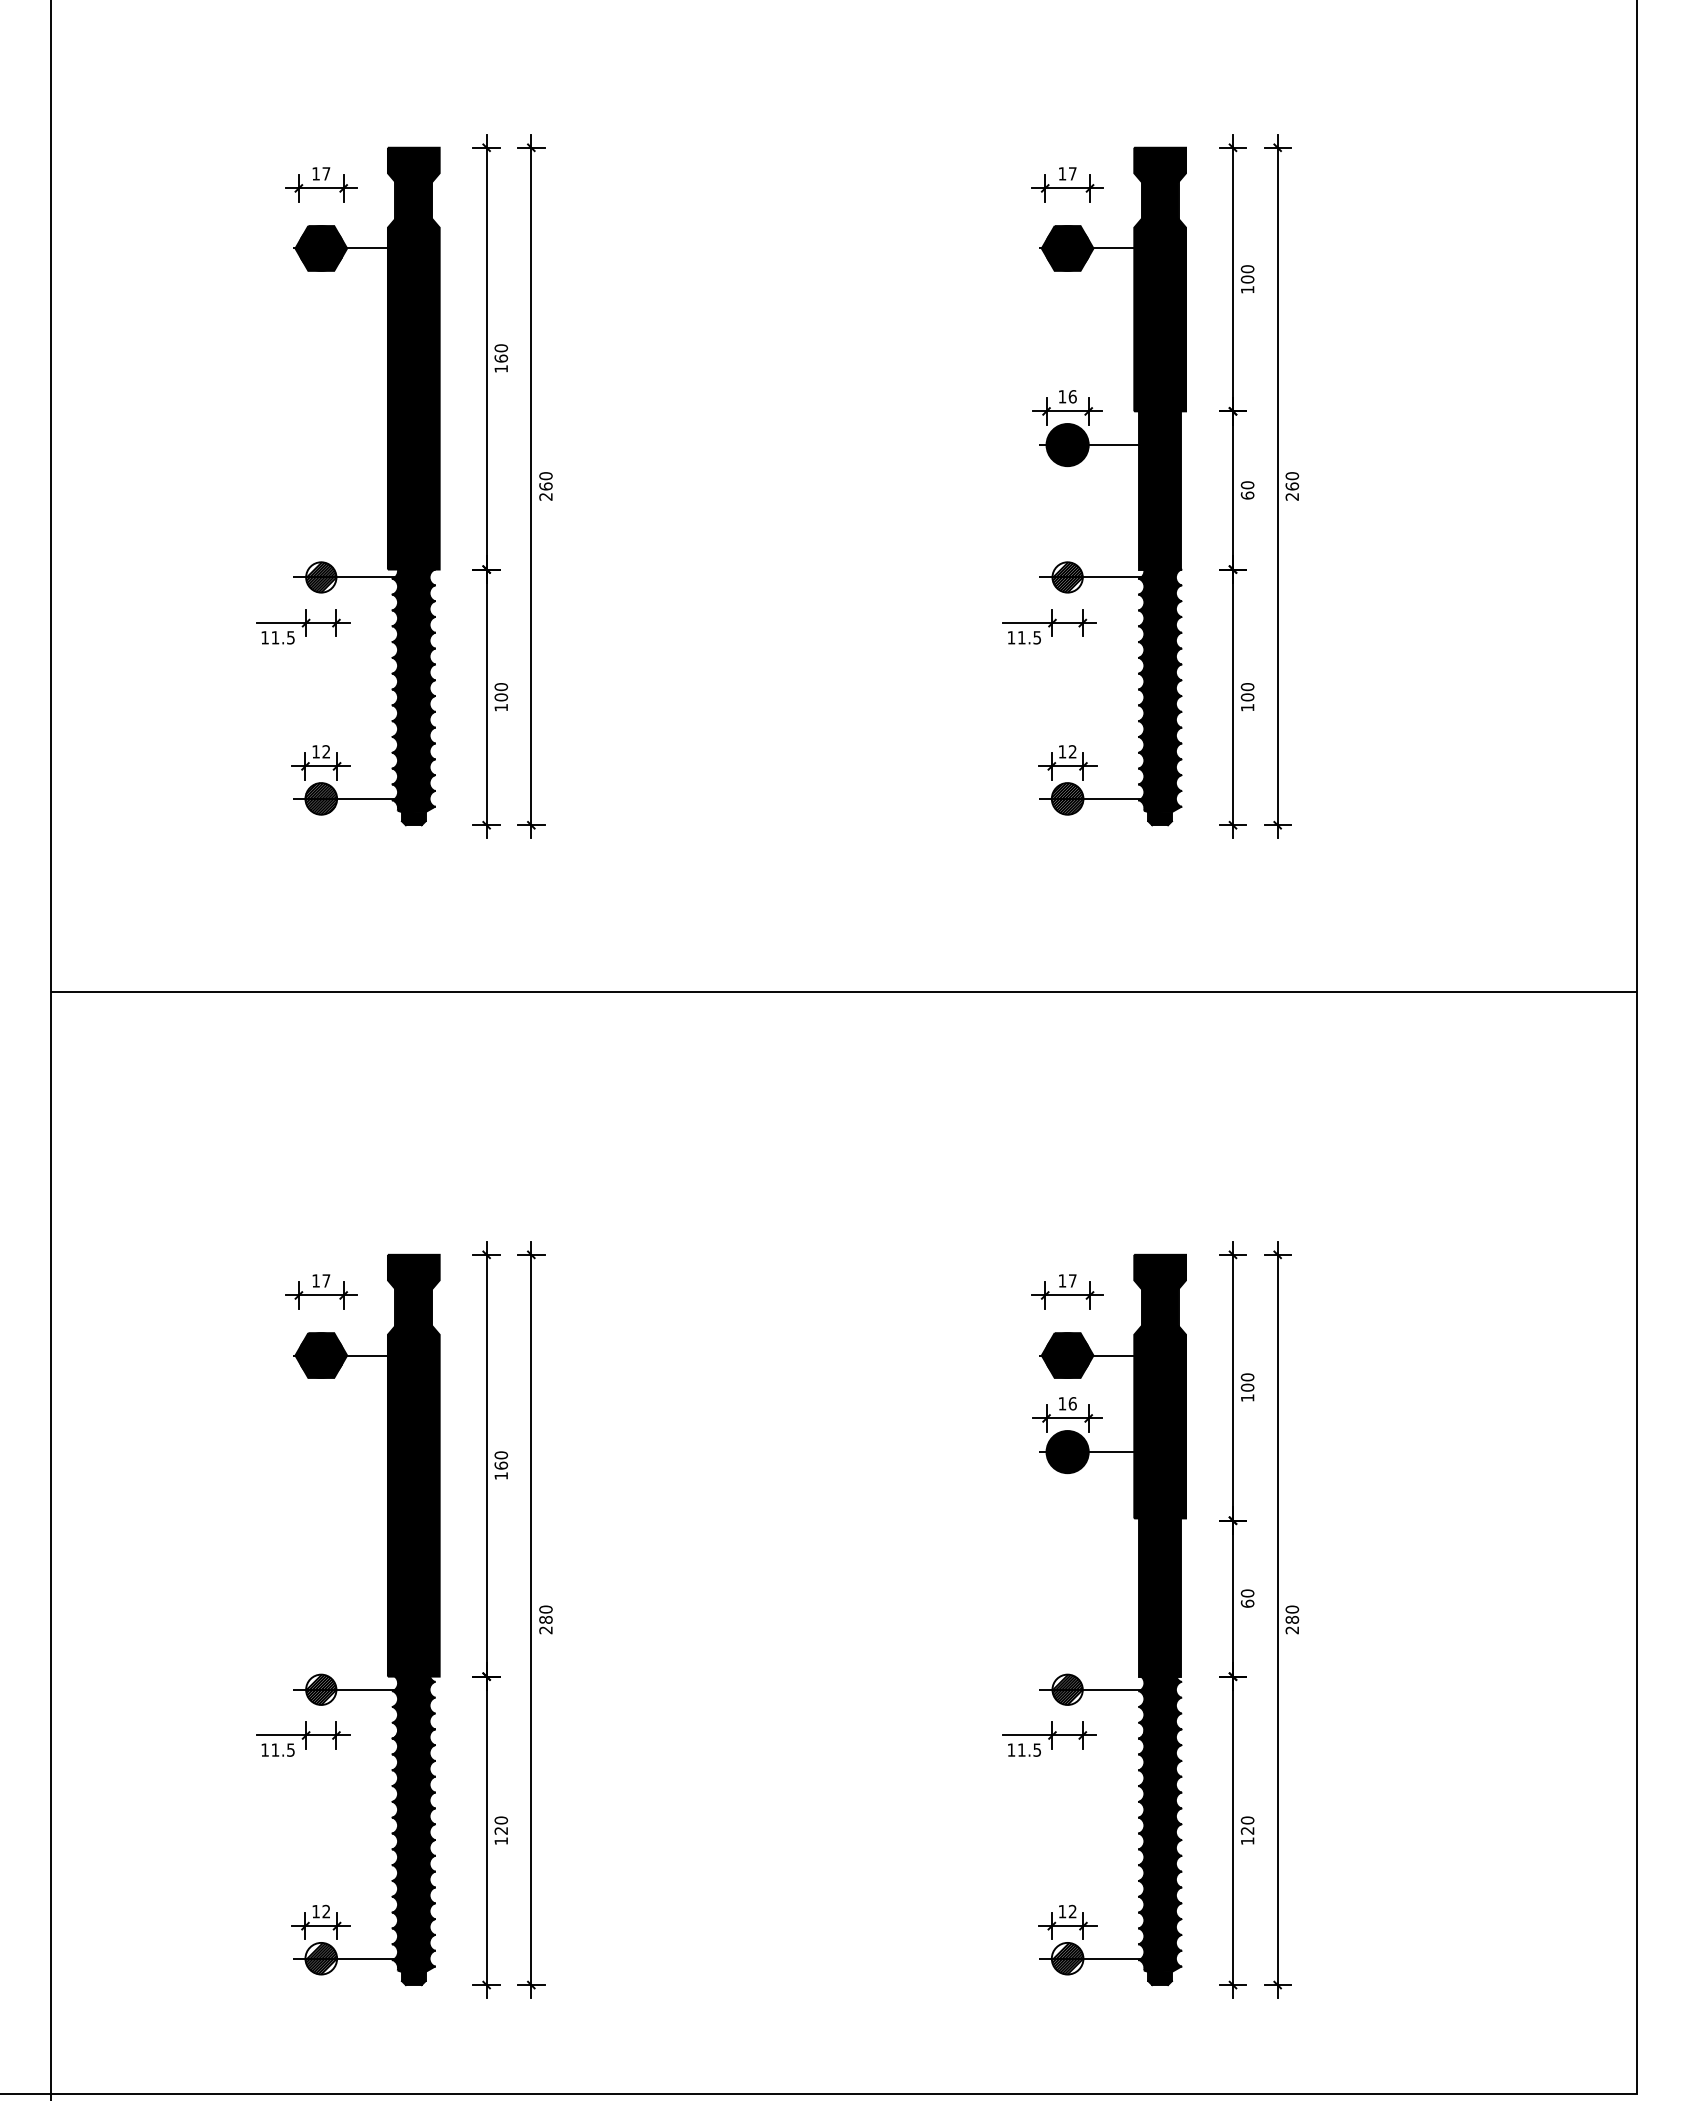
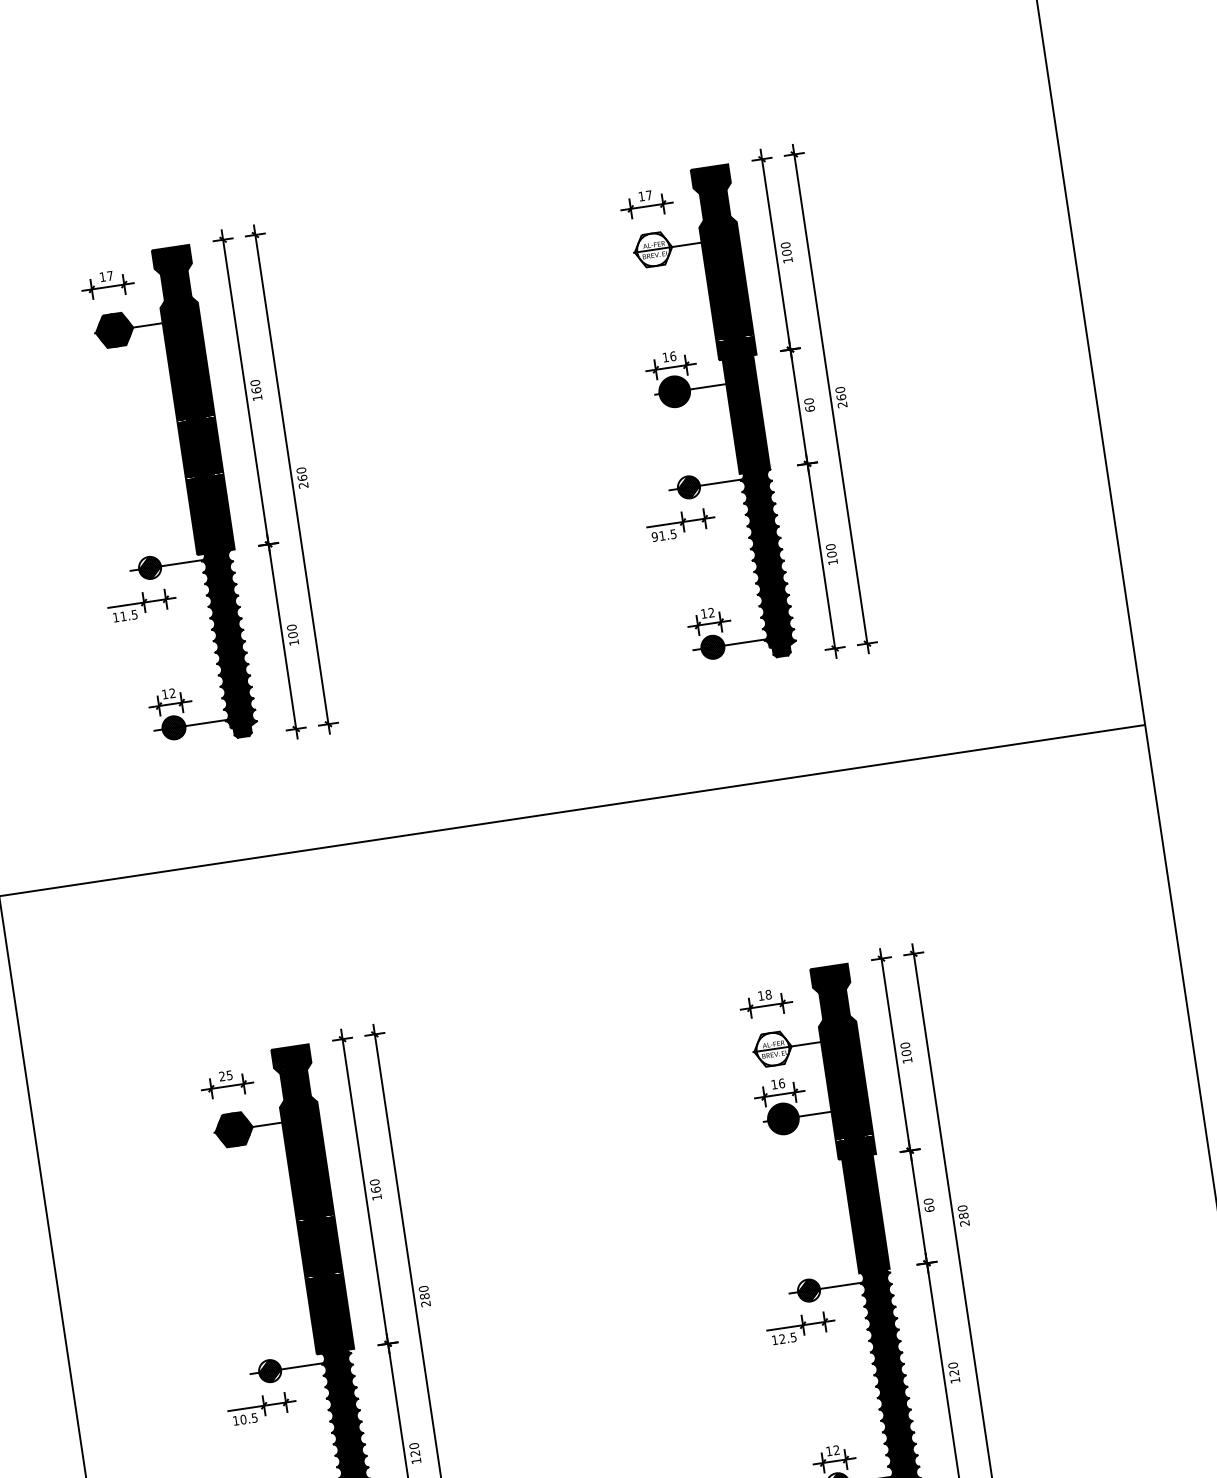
fill: (1067, 248) -> (653, 249), removed
text: (1011, 637) -> (654, 536), 11.5 -> 91.5
text: (321, 1280) -> (226, 1075), 17 -> 25
text: (1072, 1280) -> (768, 994), 17 -> 18
fill: (1067, 1355) -> (772, 1049), removed
text: (275, 1749) -> (243, 1419), 11.5 -> 10.5
text: (1021, 1749) -> (782, 1338), 11.5 -> 12.5

